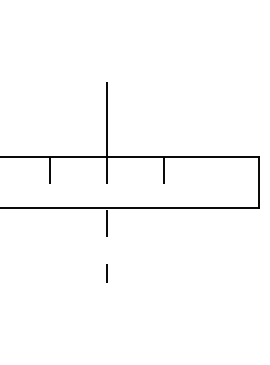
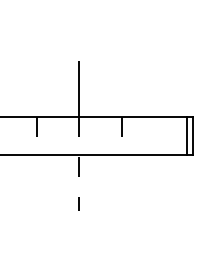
line: (251, 182) -> (187, 136), added

